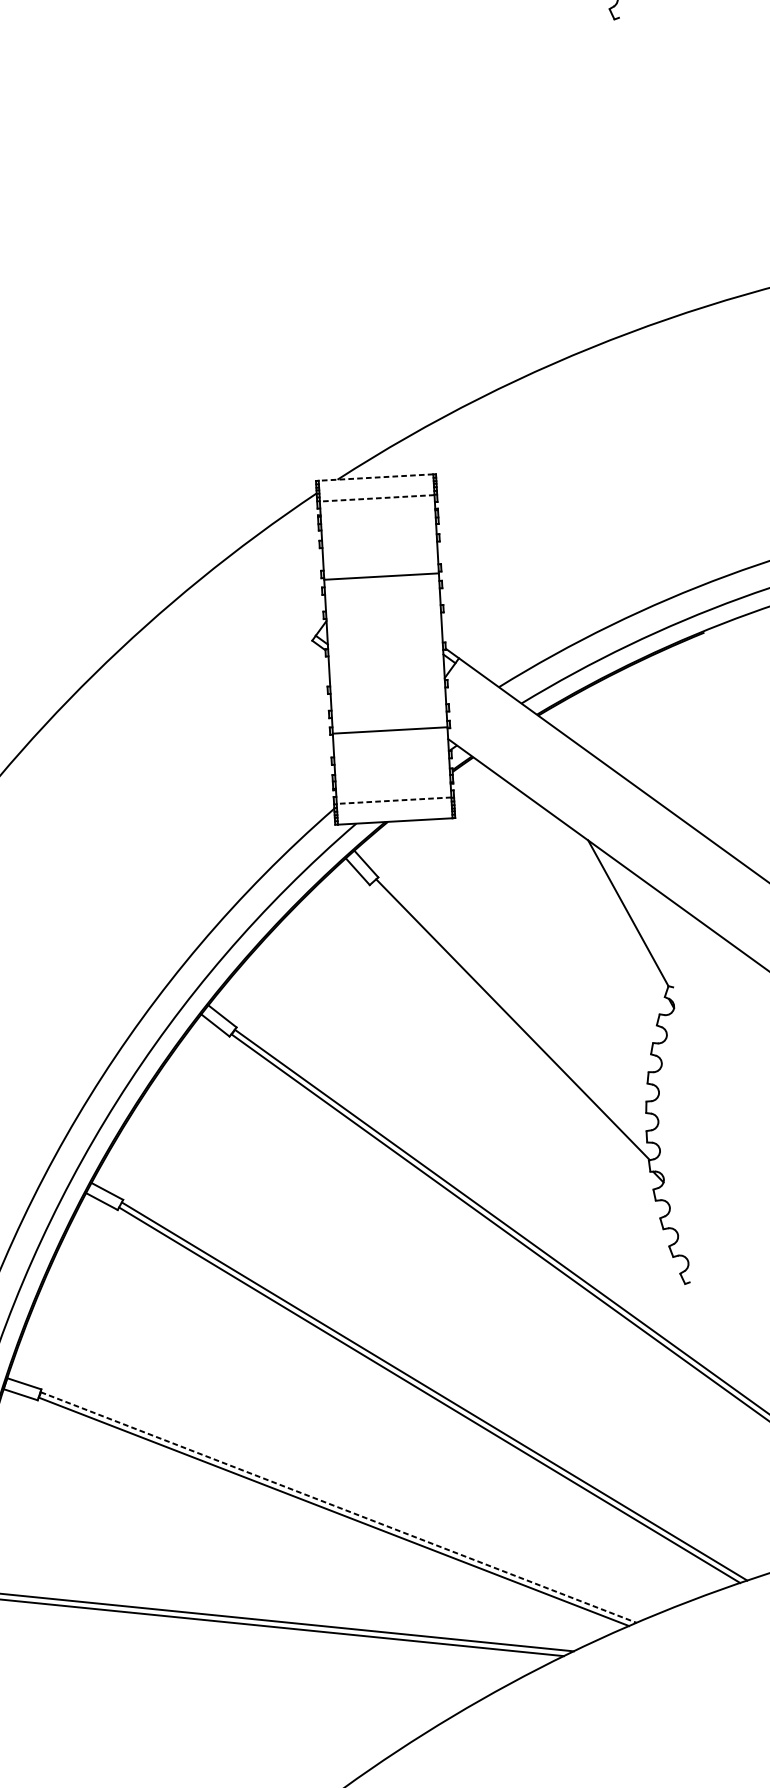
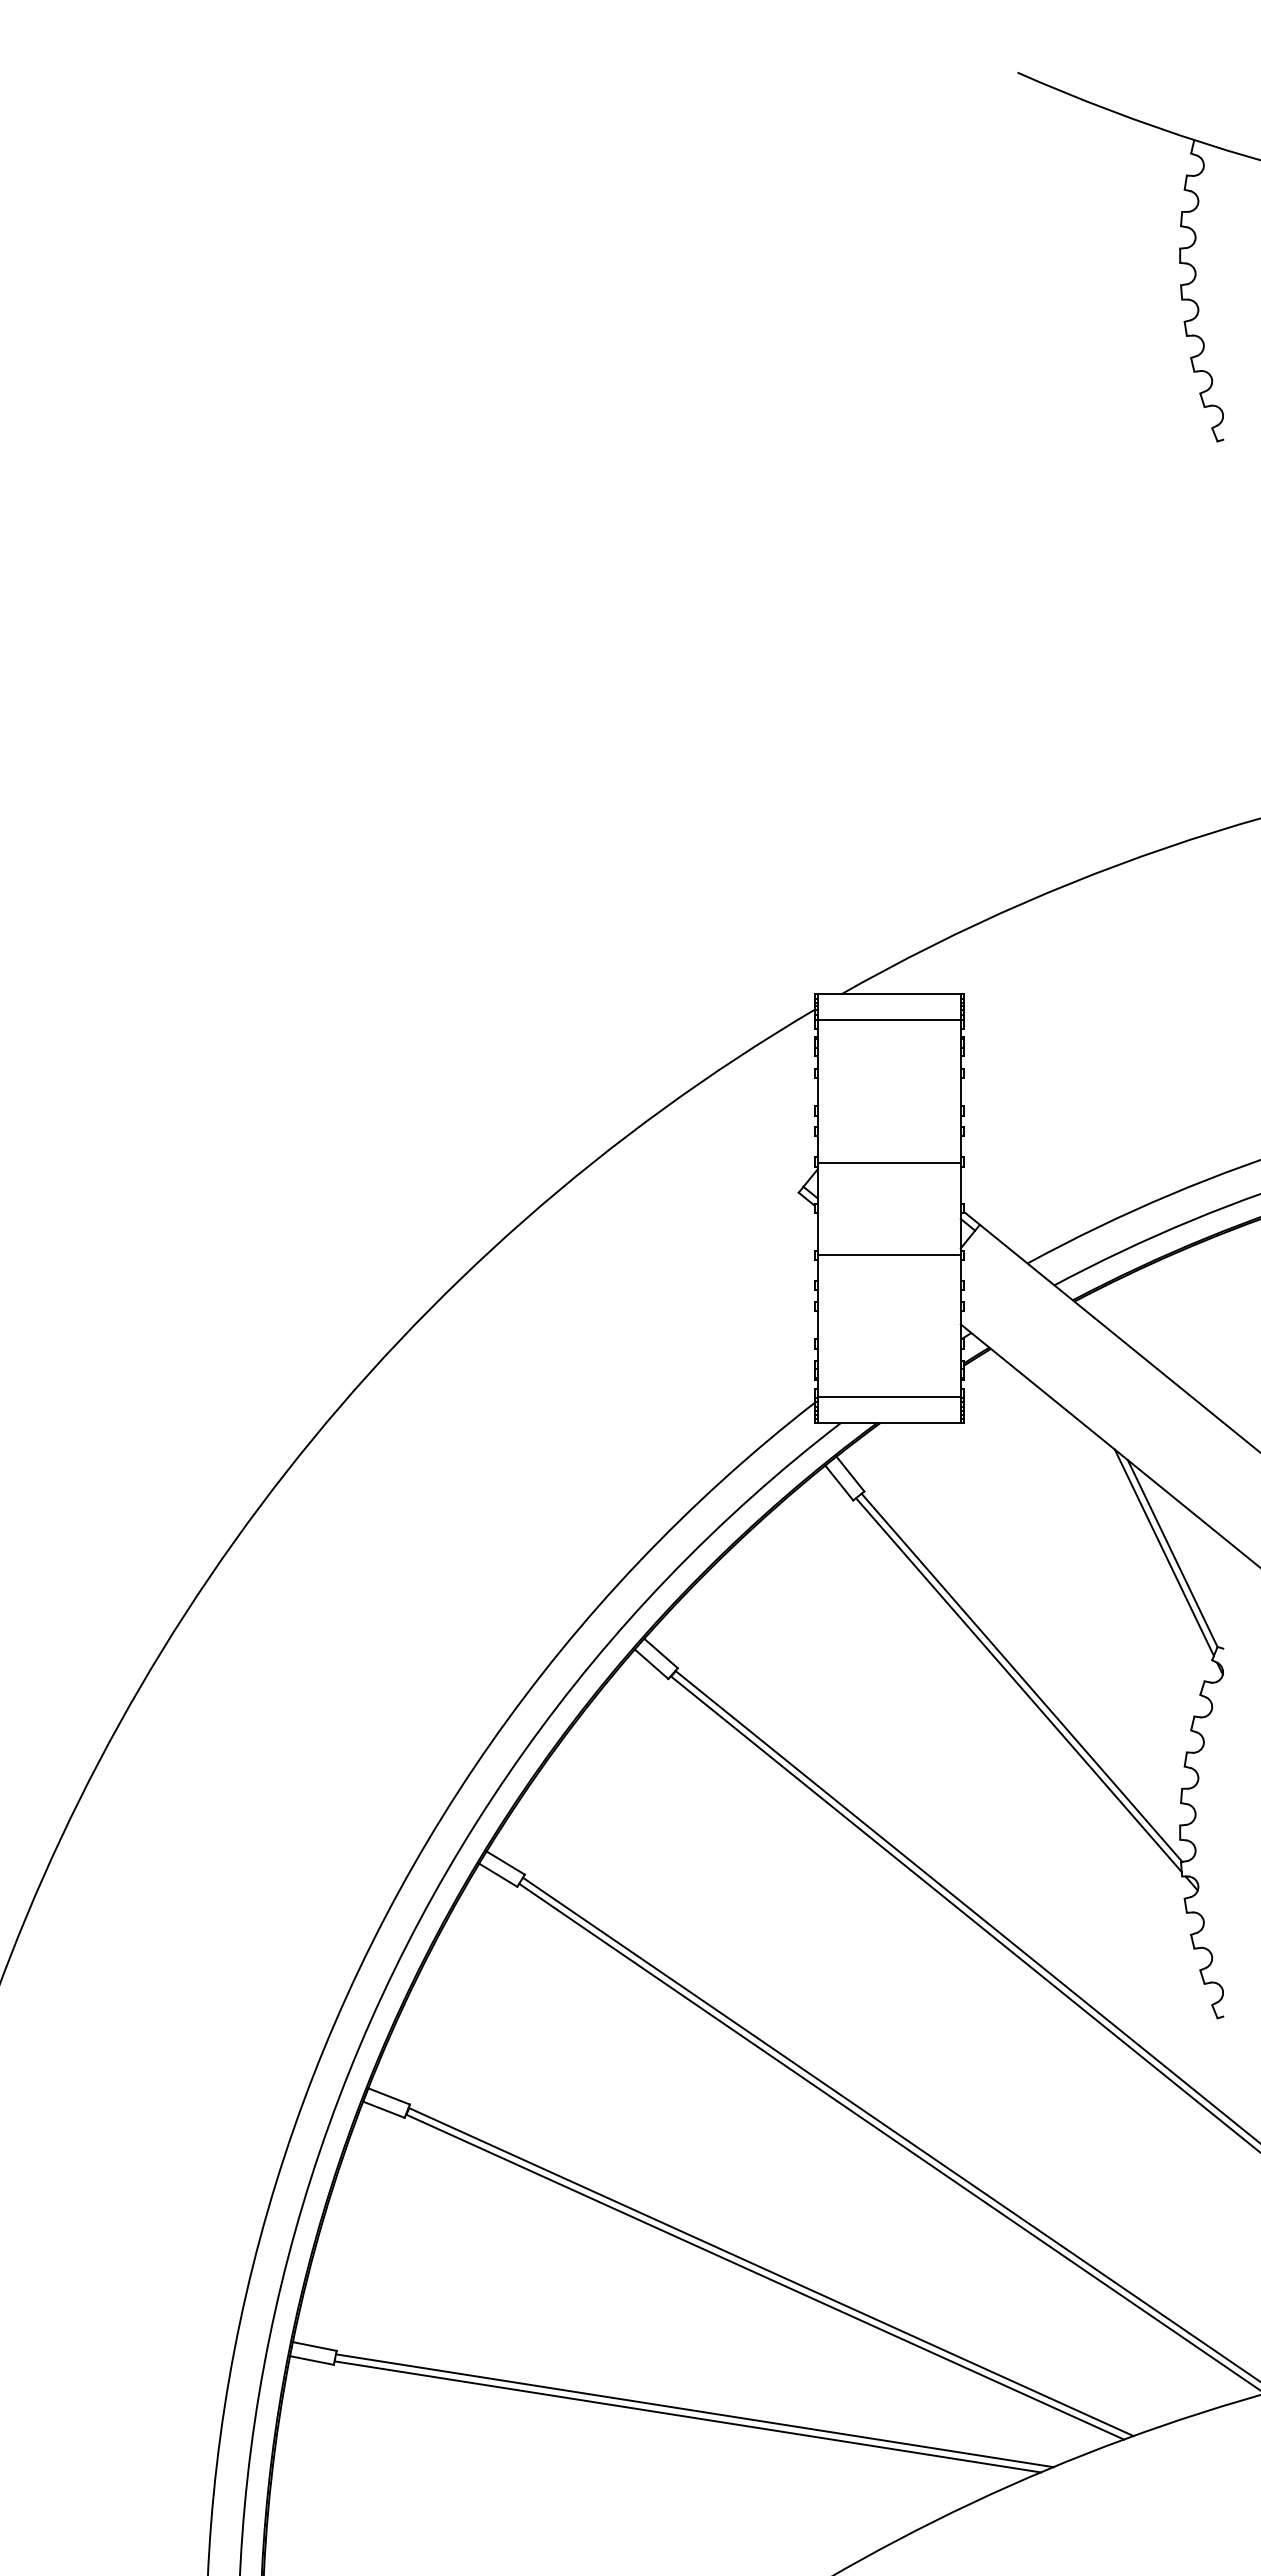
line: (375, 477) -> (888, 994), dashed -> solid
line: (376, 498) -> (888, 1020), dashed -> solid
line: (380, 576) -> (888, 1162), moved
line: (389, 730) -> (888, 1254), moved
line: (393, 800) -> (888, 1397), dashed -> solid
line: (620, 912) -> (1163, 1552), added
line: (510, 1026) -> (1018, 1685), added
line: (338, 1507) -> (771, 2272), dashed -> solid

